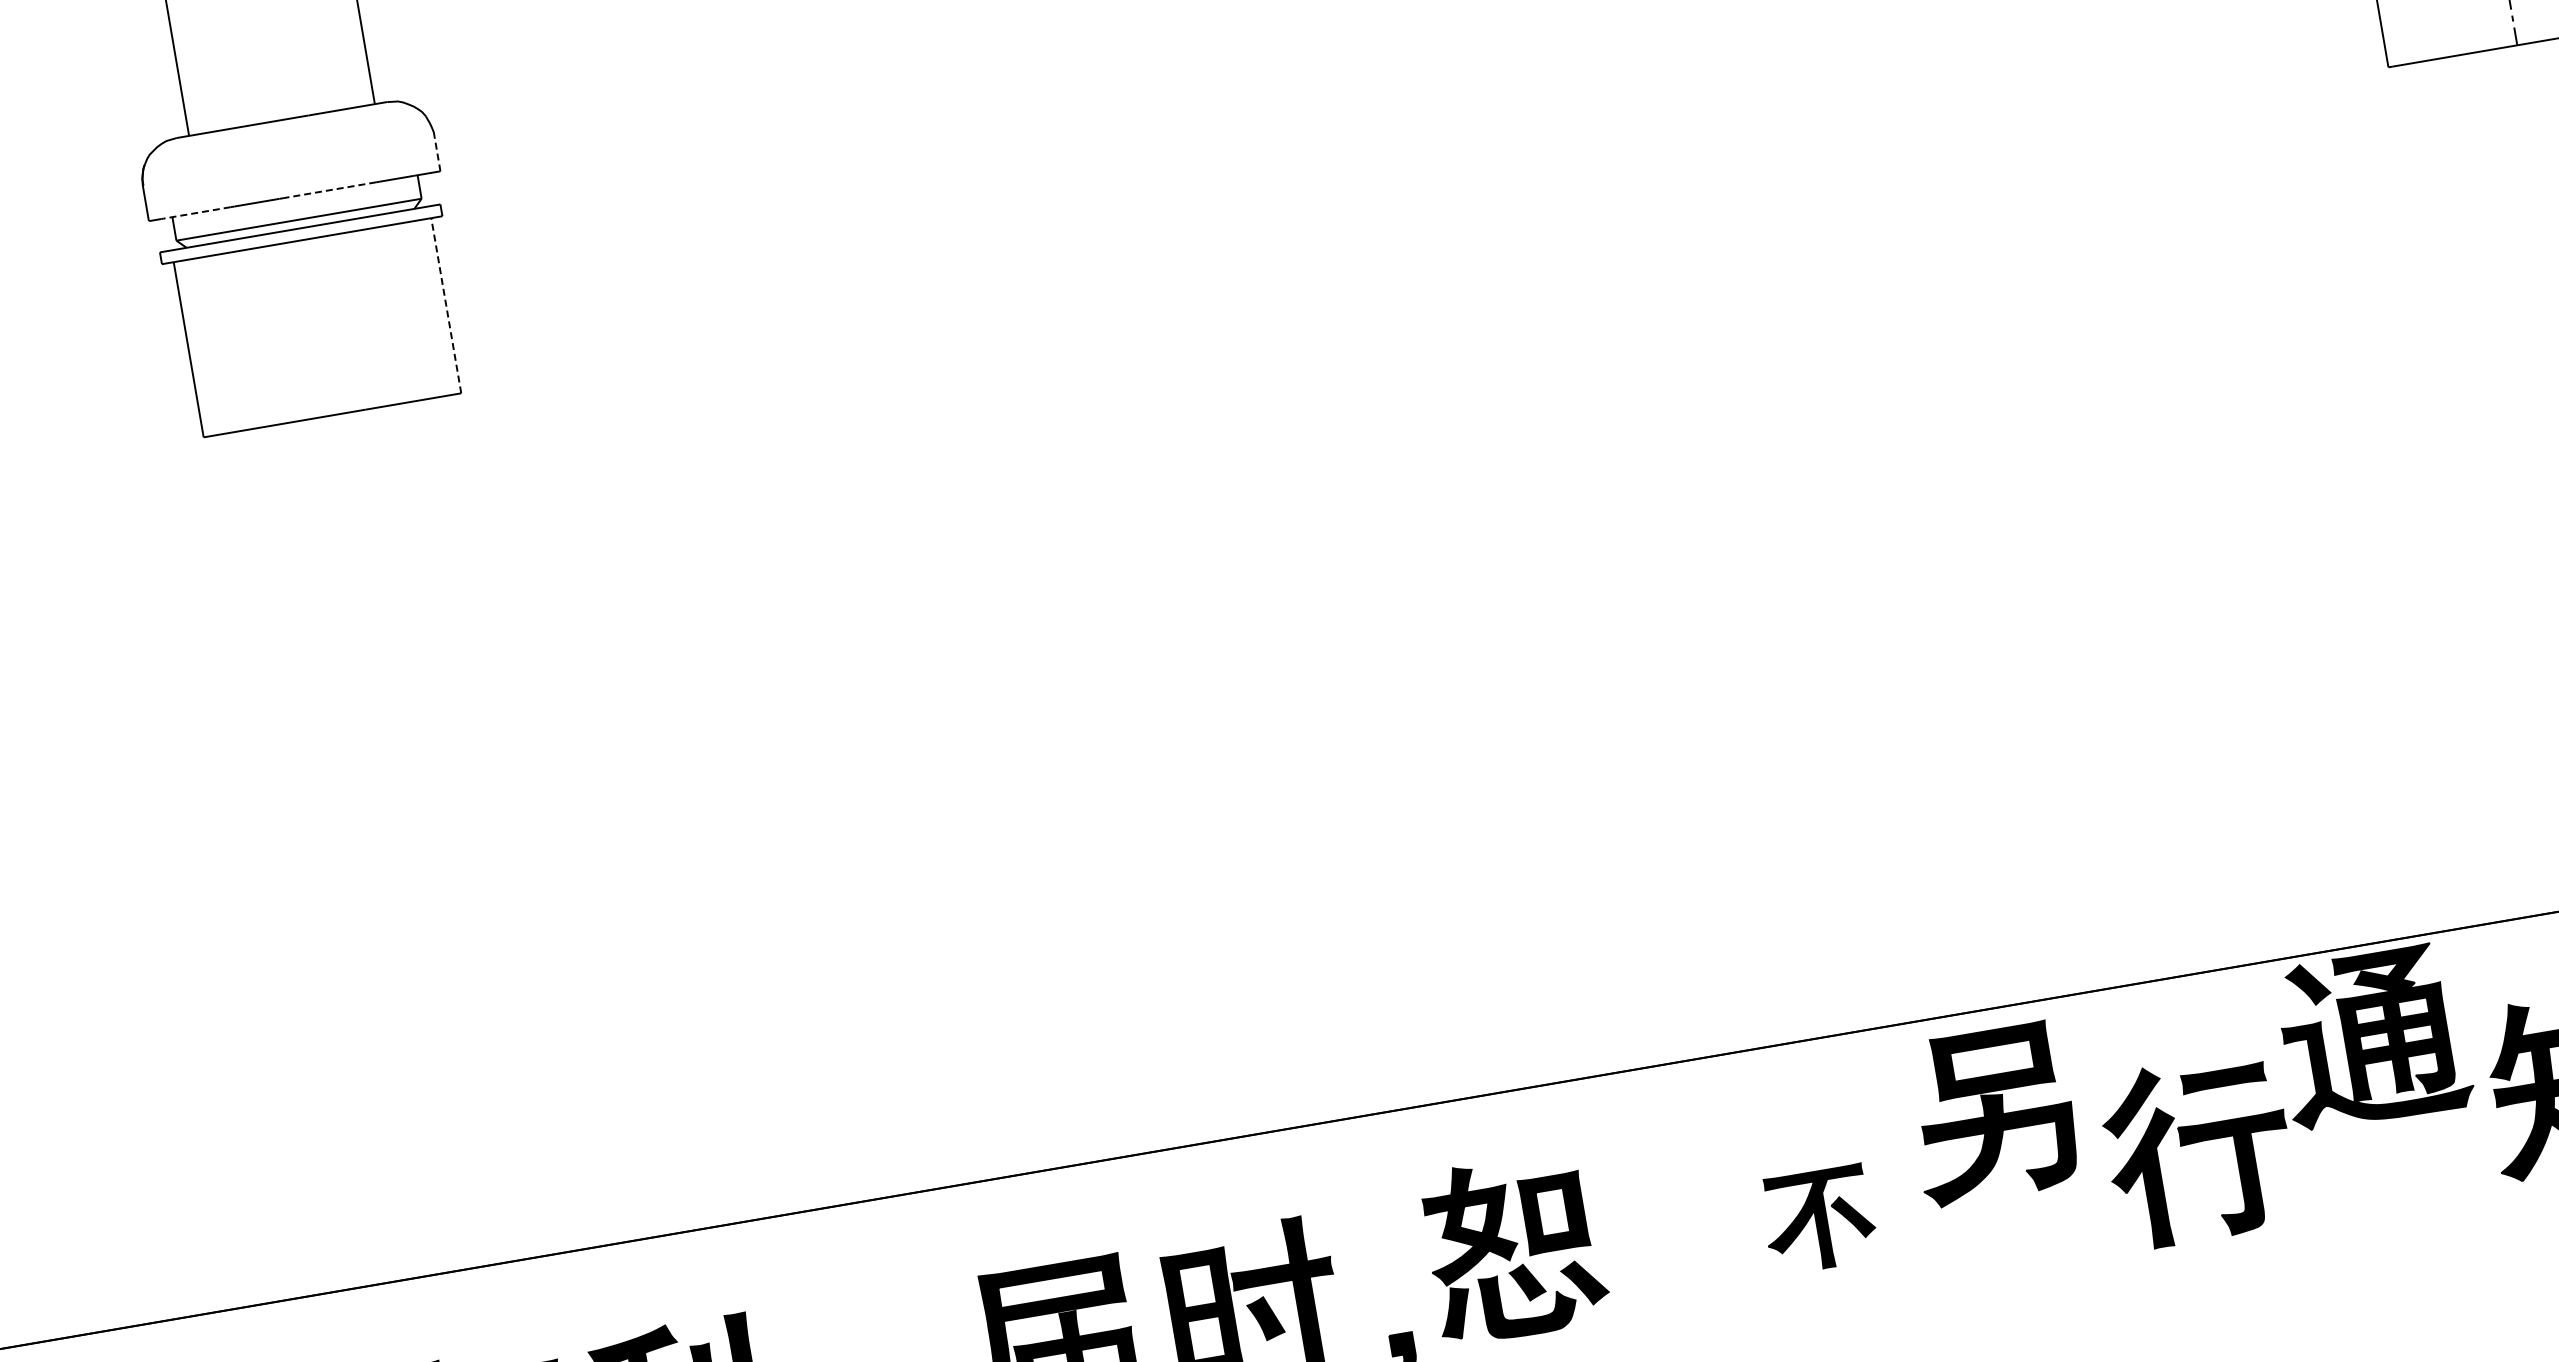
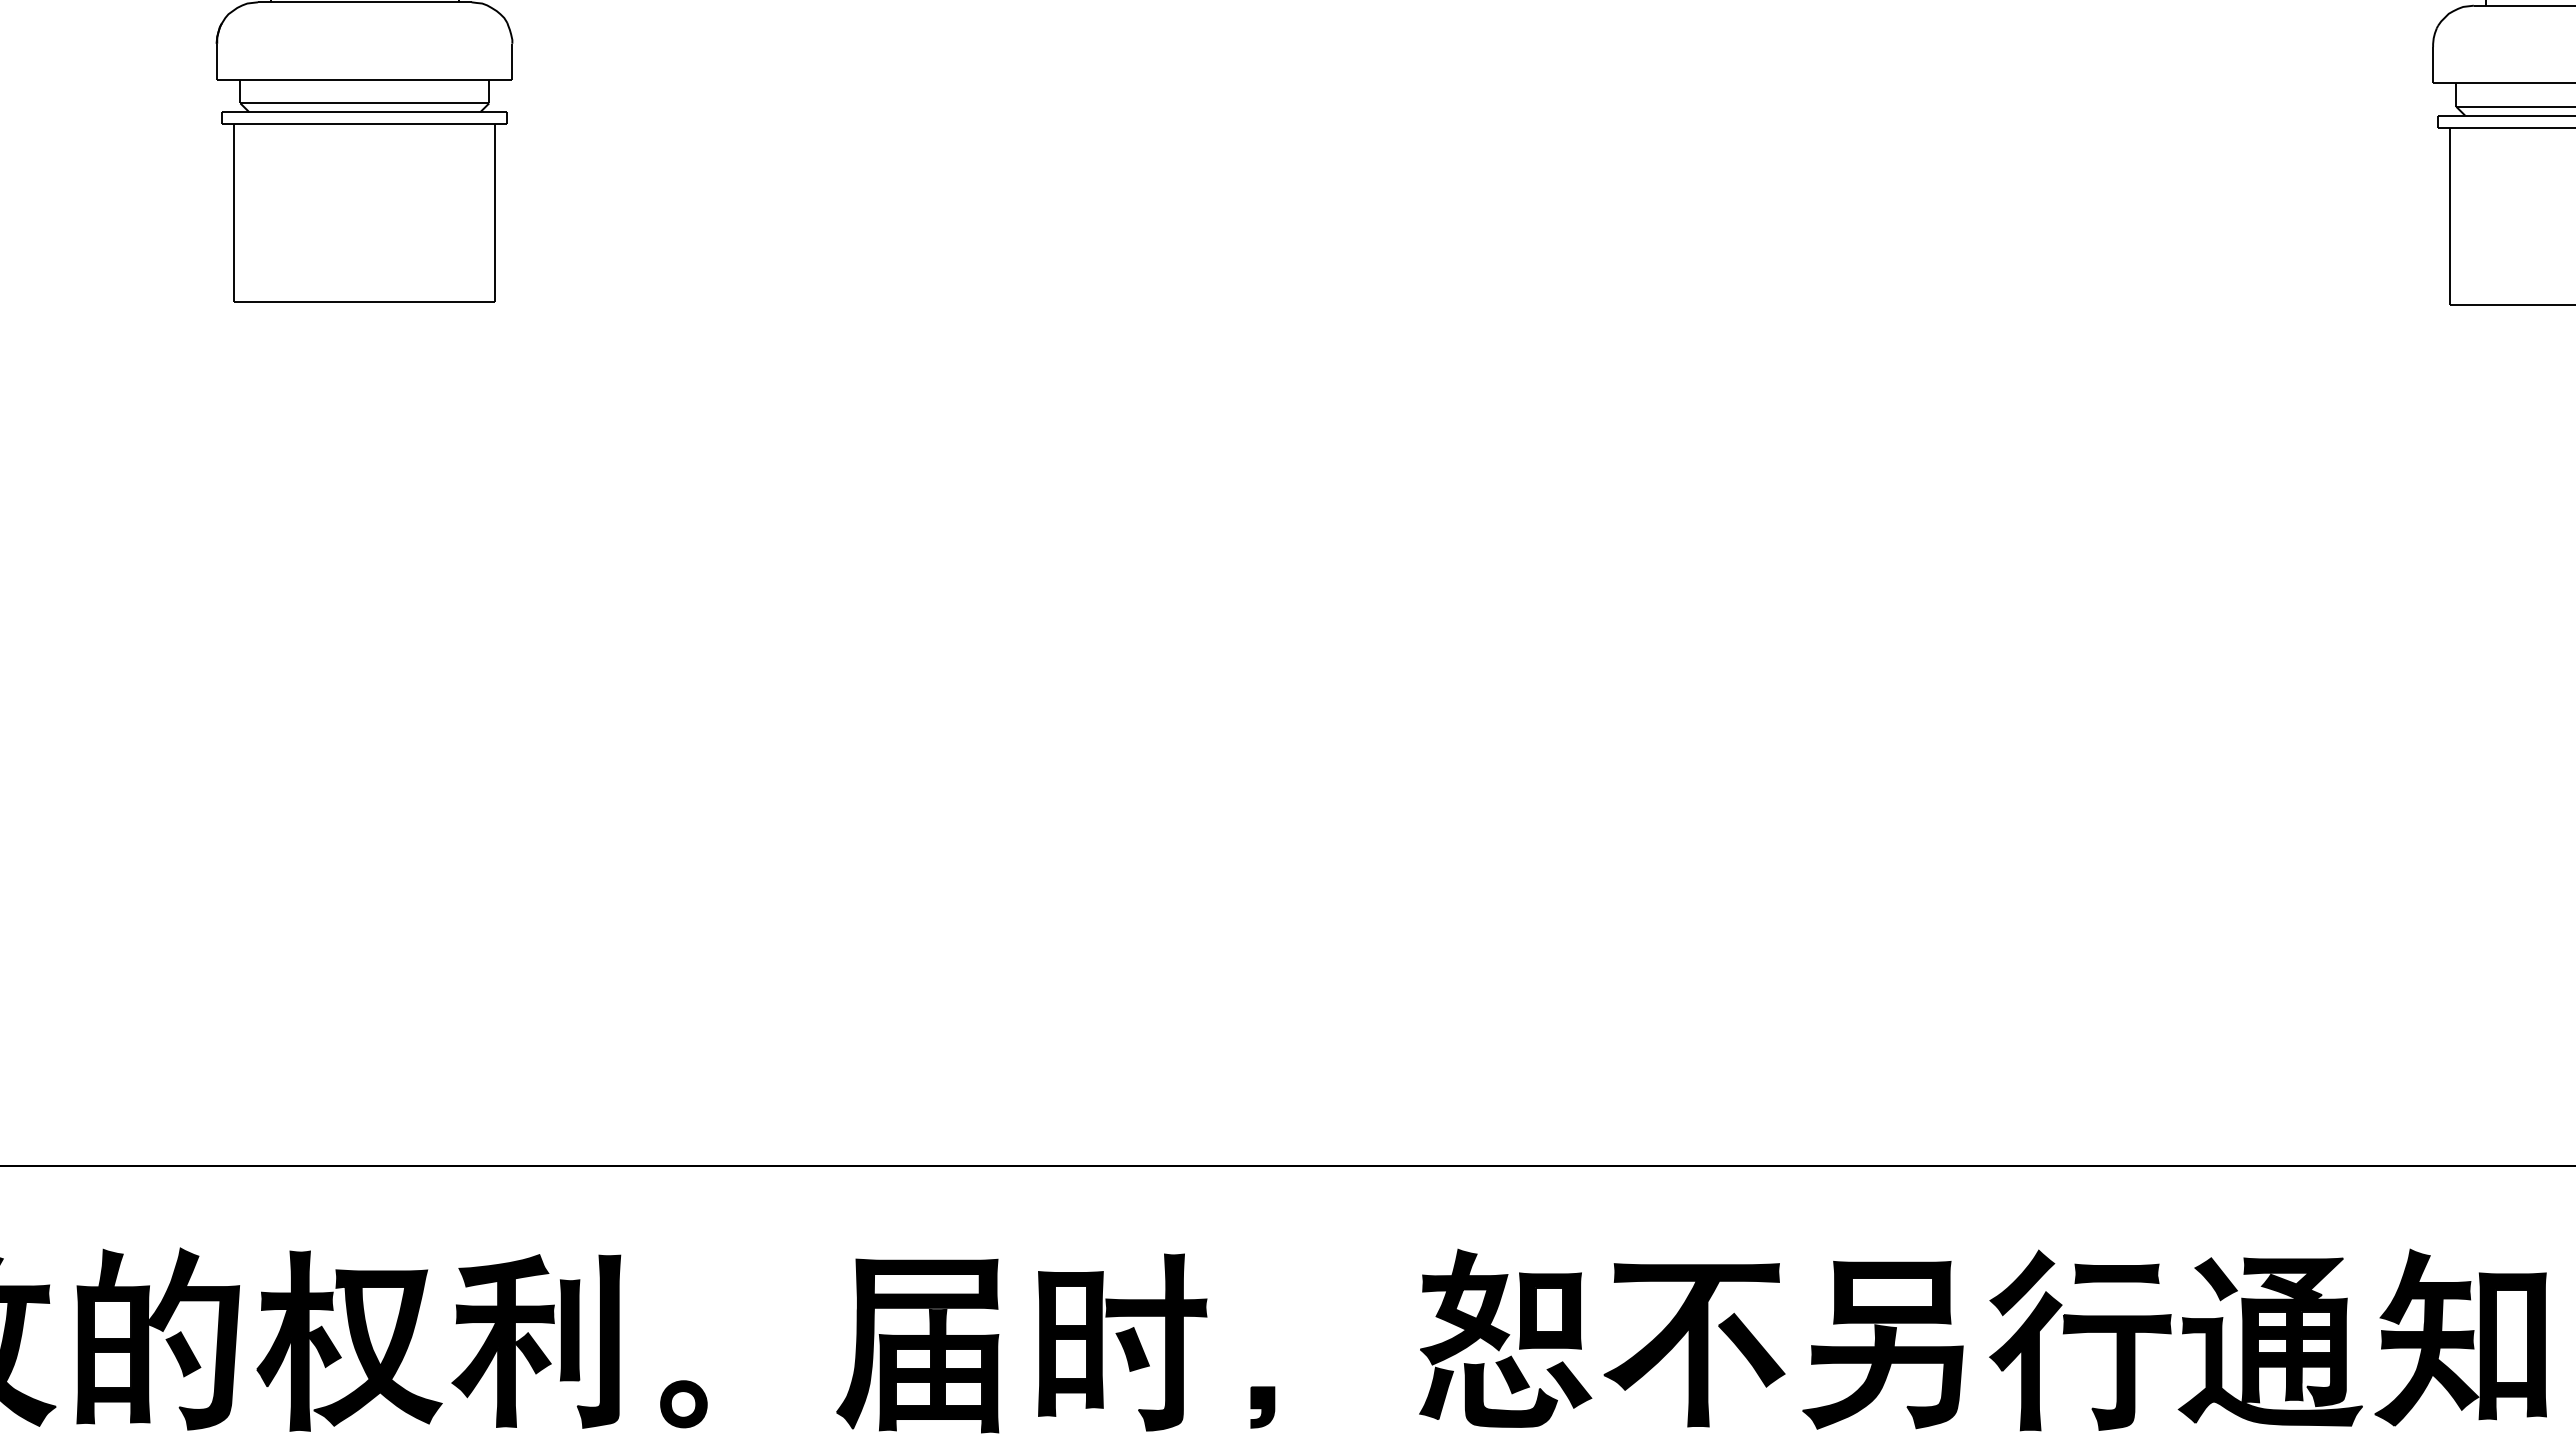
line: (437, 153) -> (512, 61), dashed -> solid
line: (330, 190) -> (400, 79), dashed -> solid
line: (197, 212) -> (265, 79), dashed -> solid
line: (446, 306) -> (495, 213), dashed -> solid
part: (2371, 1037) -> (2269, 1341), moved
part: (1991, 1114) -> (1882, 1345), moved
part: (1818, 1219) -> (1694, 1345), size x1.67
part: (1514, 1246) -> (1505, 1337), moved

